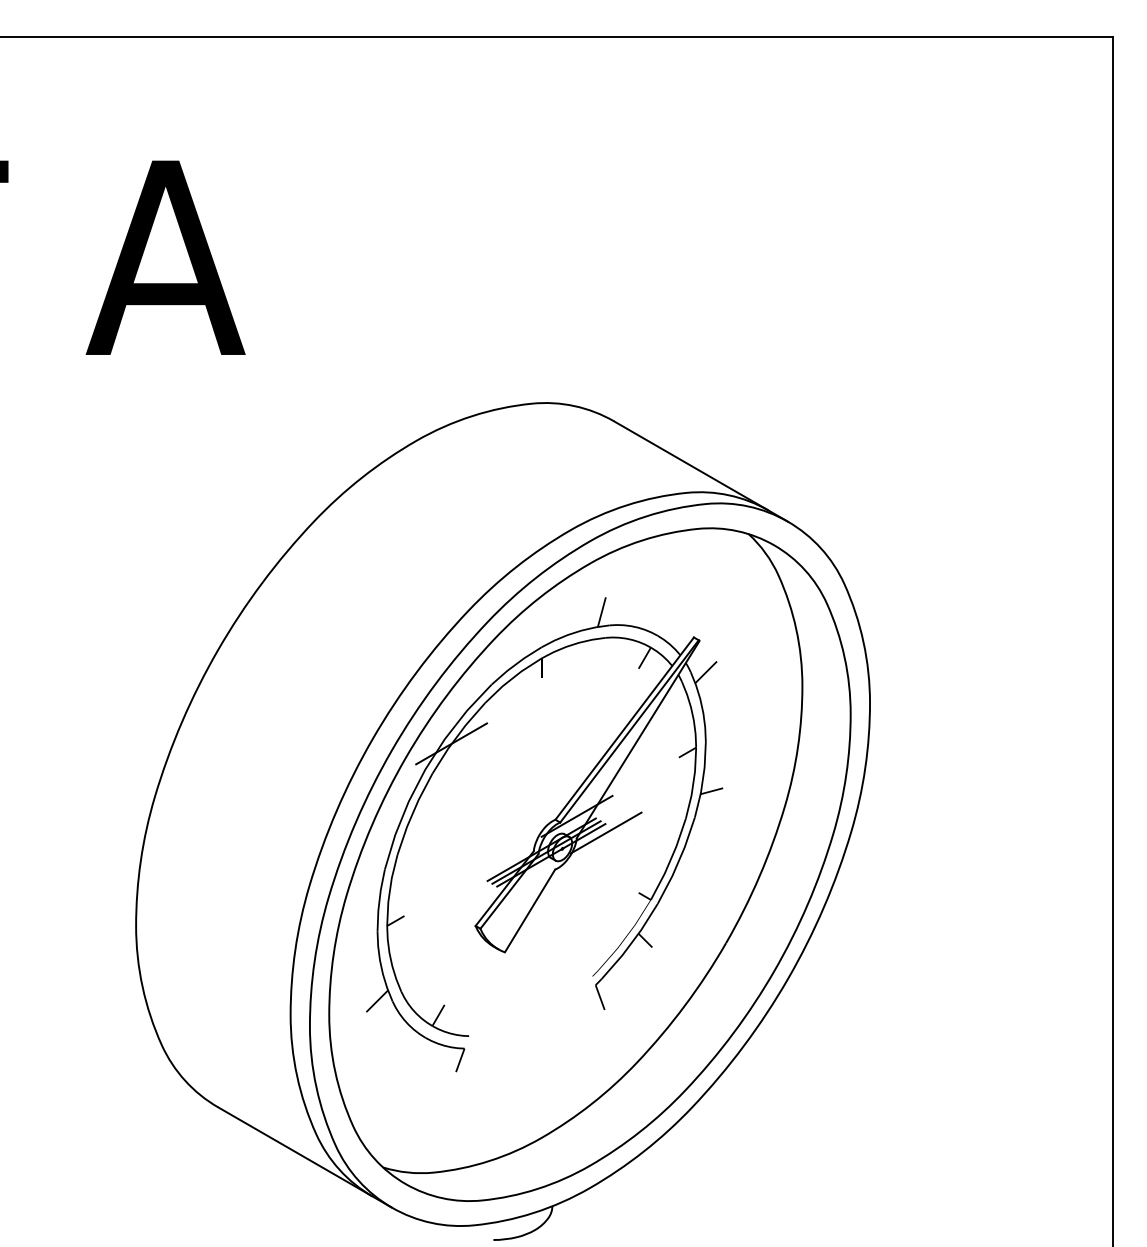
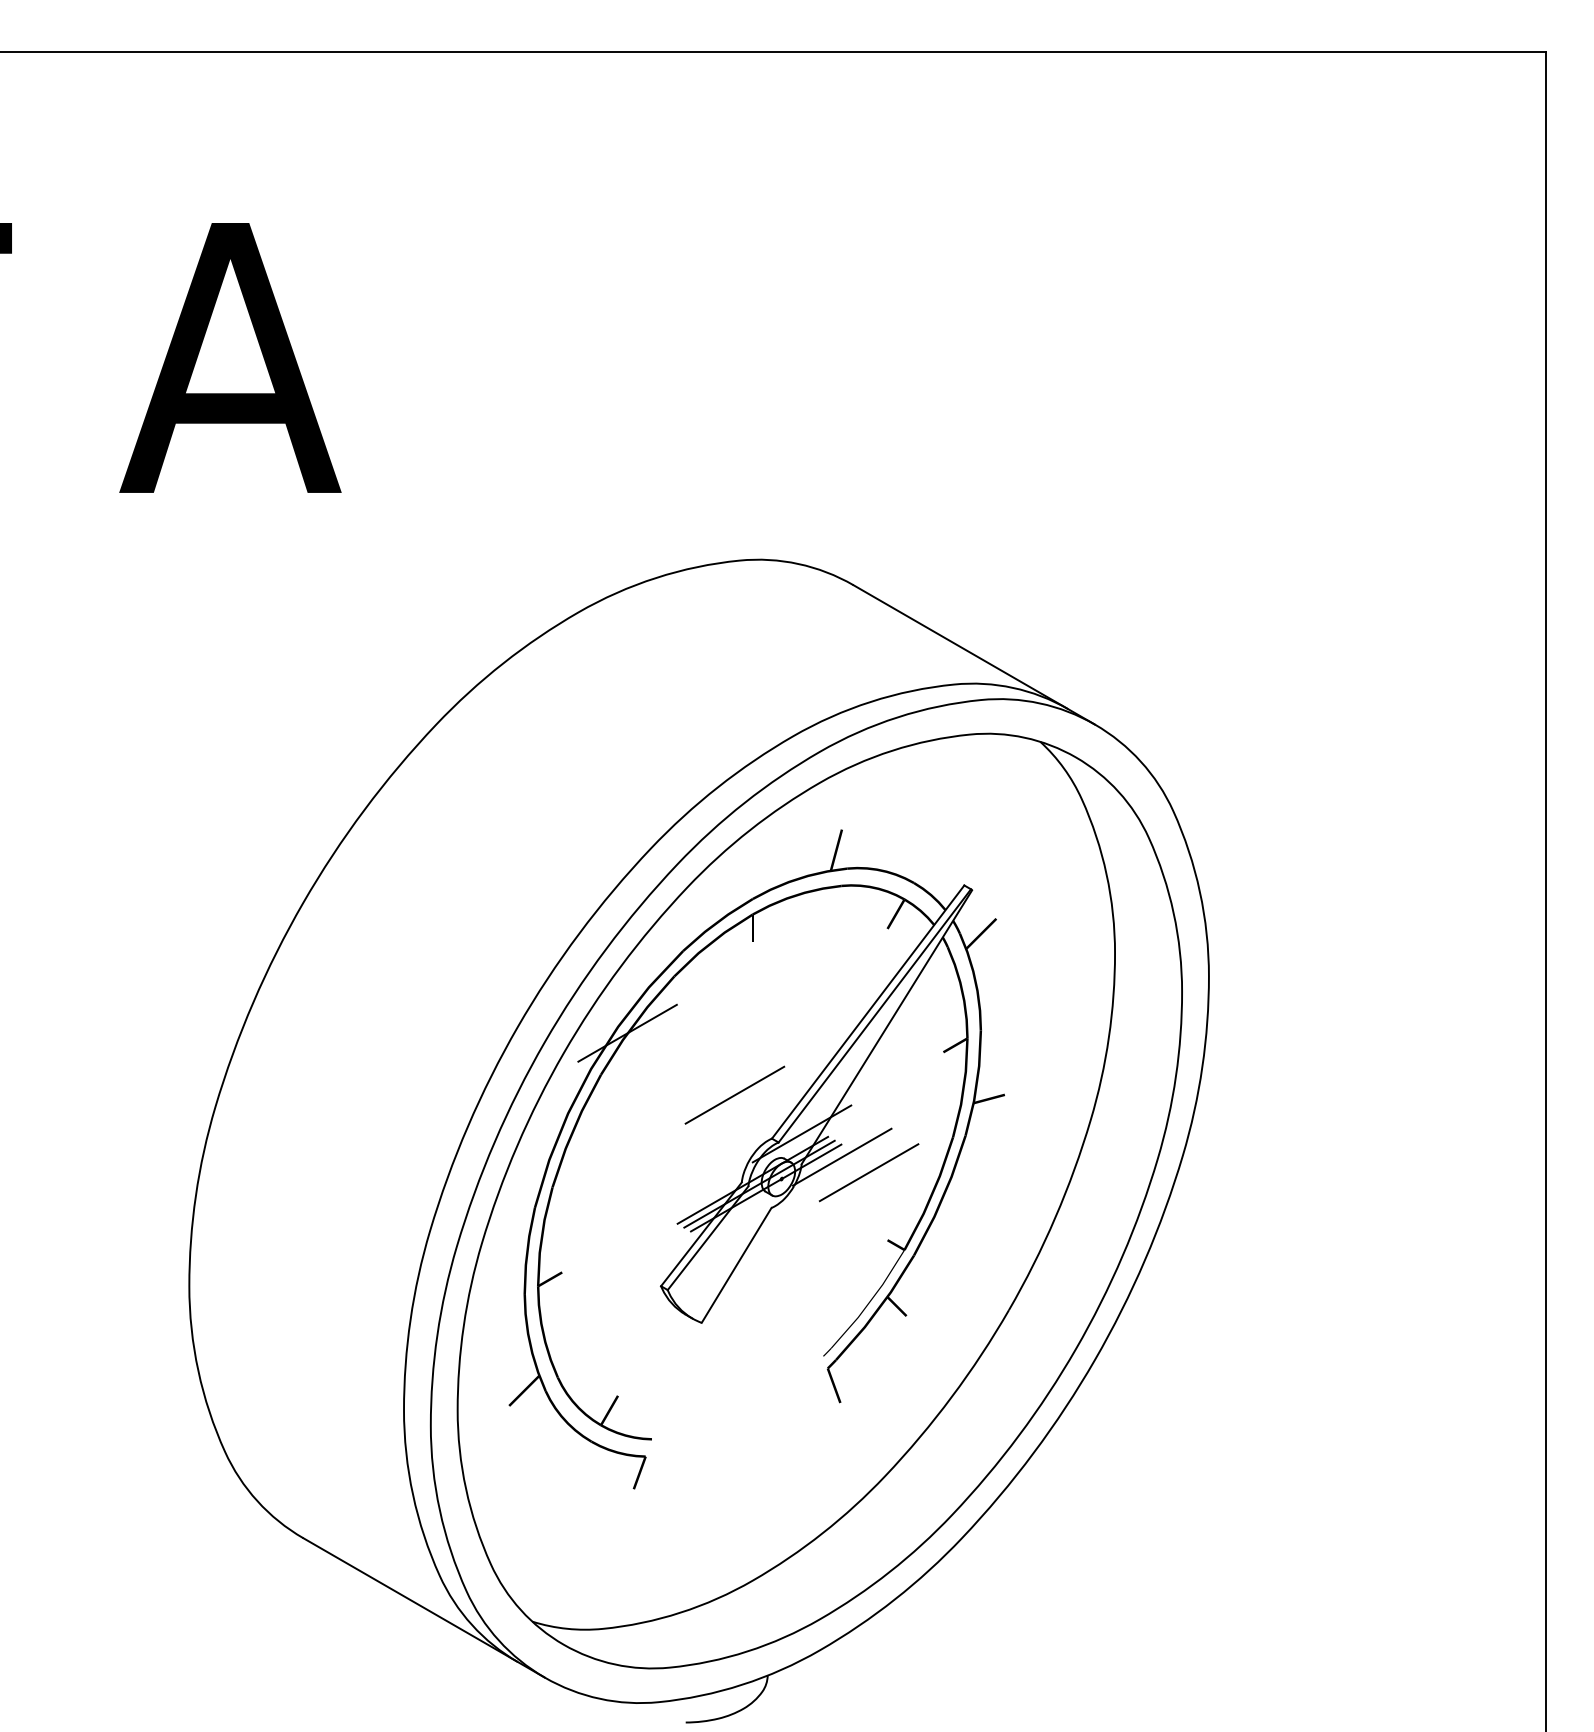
line: (528, 788) -> (734, 1095), added
line: (624, 843) -> (867, 1171), added

